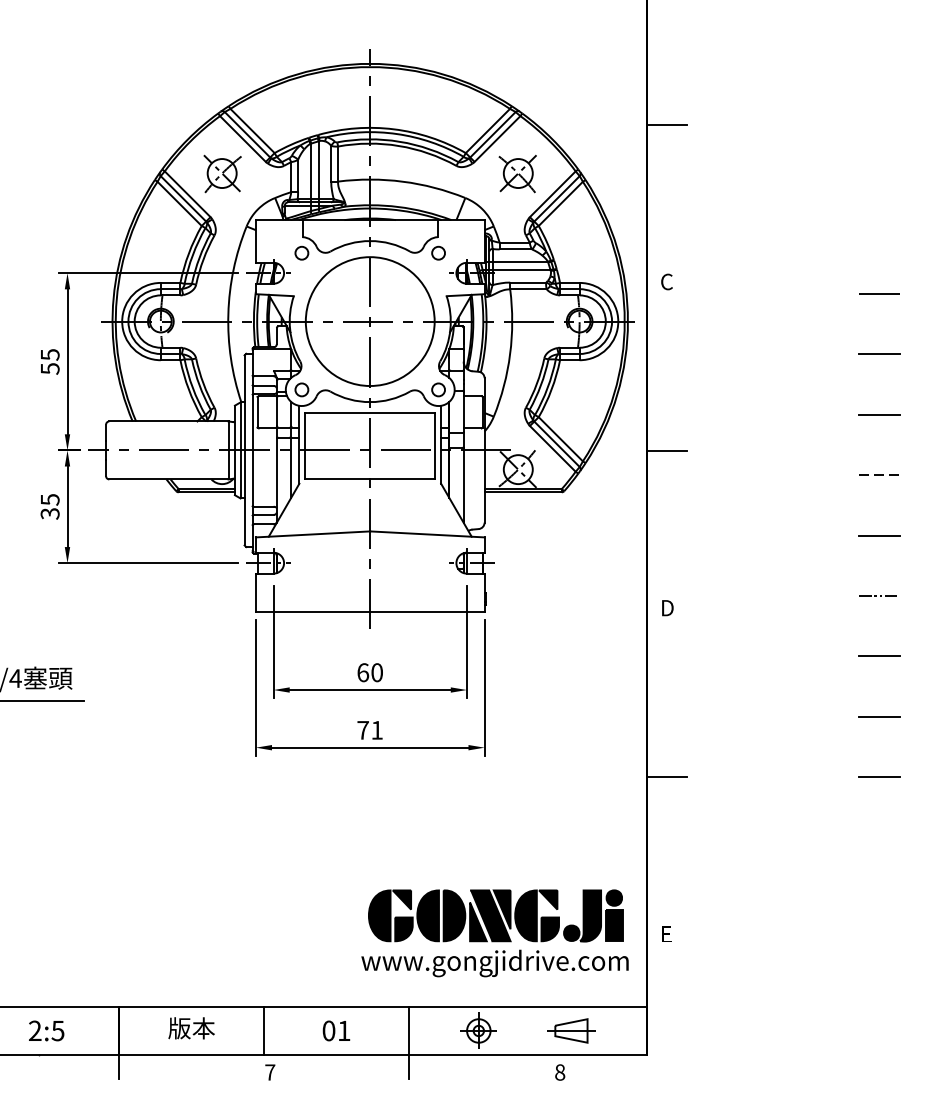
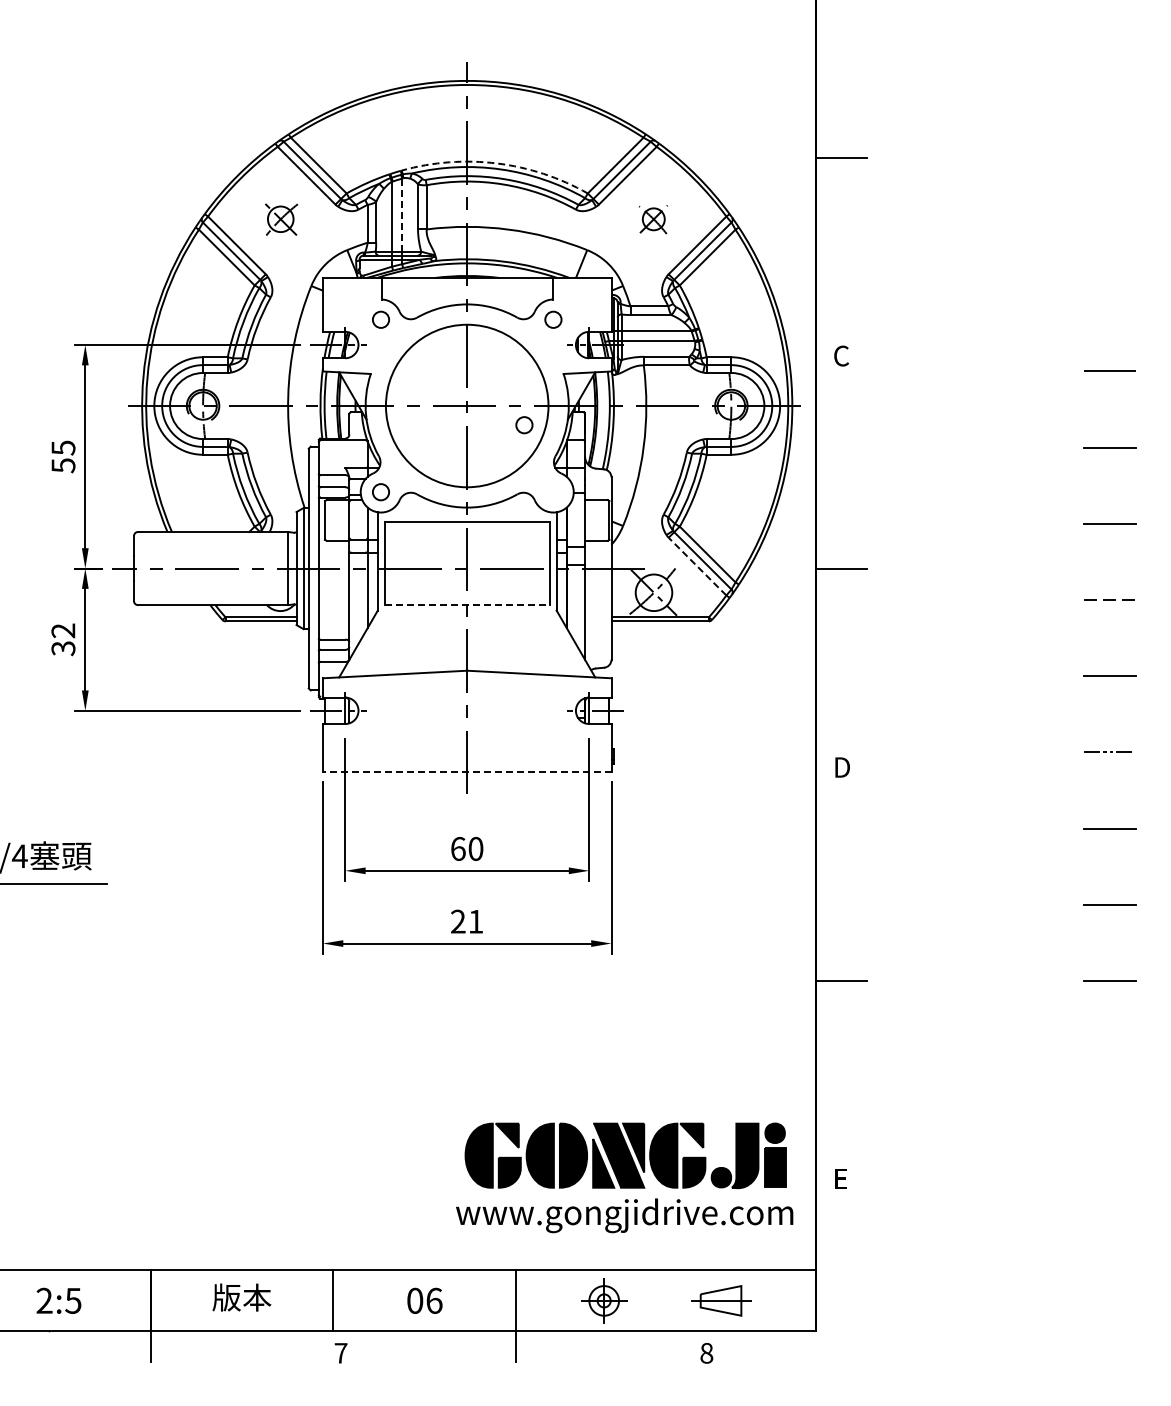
arc: (394, 129) -> (497, 163), solid -> dashed
line: (318, 170) -> (402, 215), solid -> dashed
part: (223, 173) -> (281, 219), size x0.7
part: (517, 173) -> (653, 219), size x0.6
circle: (438, 390) -> (524, 425), moved
line: (552, 448) -> (697, 566), solid -> dashed
line: (370, 479) -> (467, 605), solid -> dashed
text: (50, 499) -> (63, 630), 35 -> 32
line: (369, 611) -> (466, 771), solid -> dashed
text: (363, 730) -> (458, 921), 71 -> 21
text: (344, 1030) -> (434, 1300), 01 -> 06

